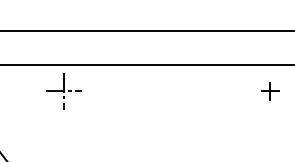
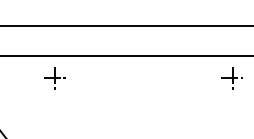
part: (63, 91) -> (54, 78), size x0.71
part: (269, 91) -> (231, 78), size x1.43

